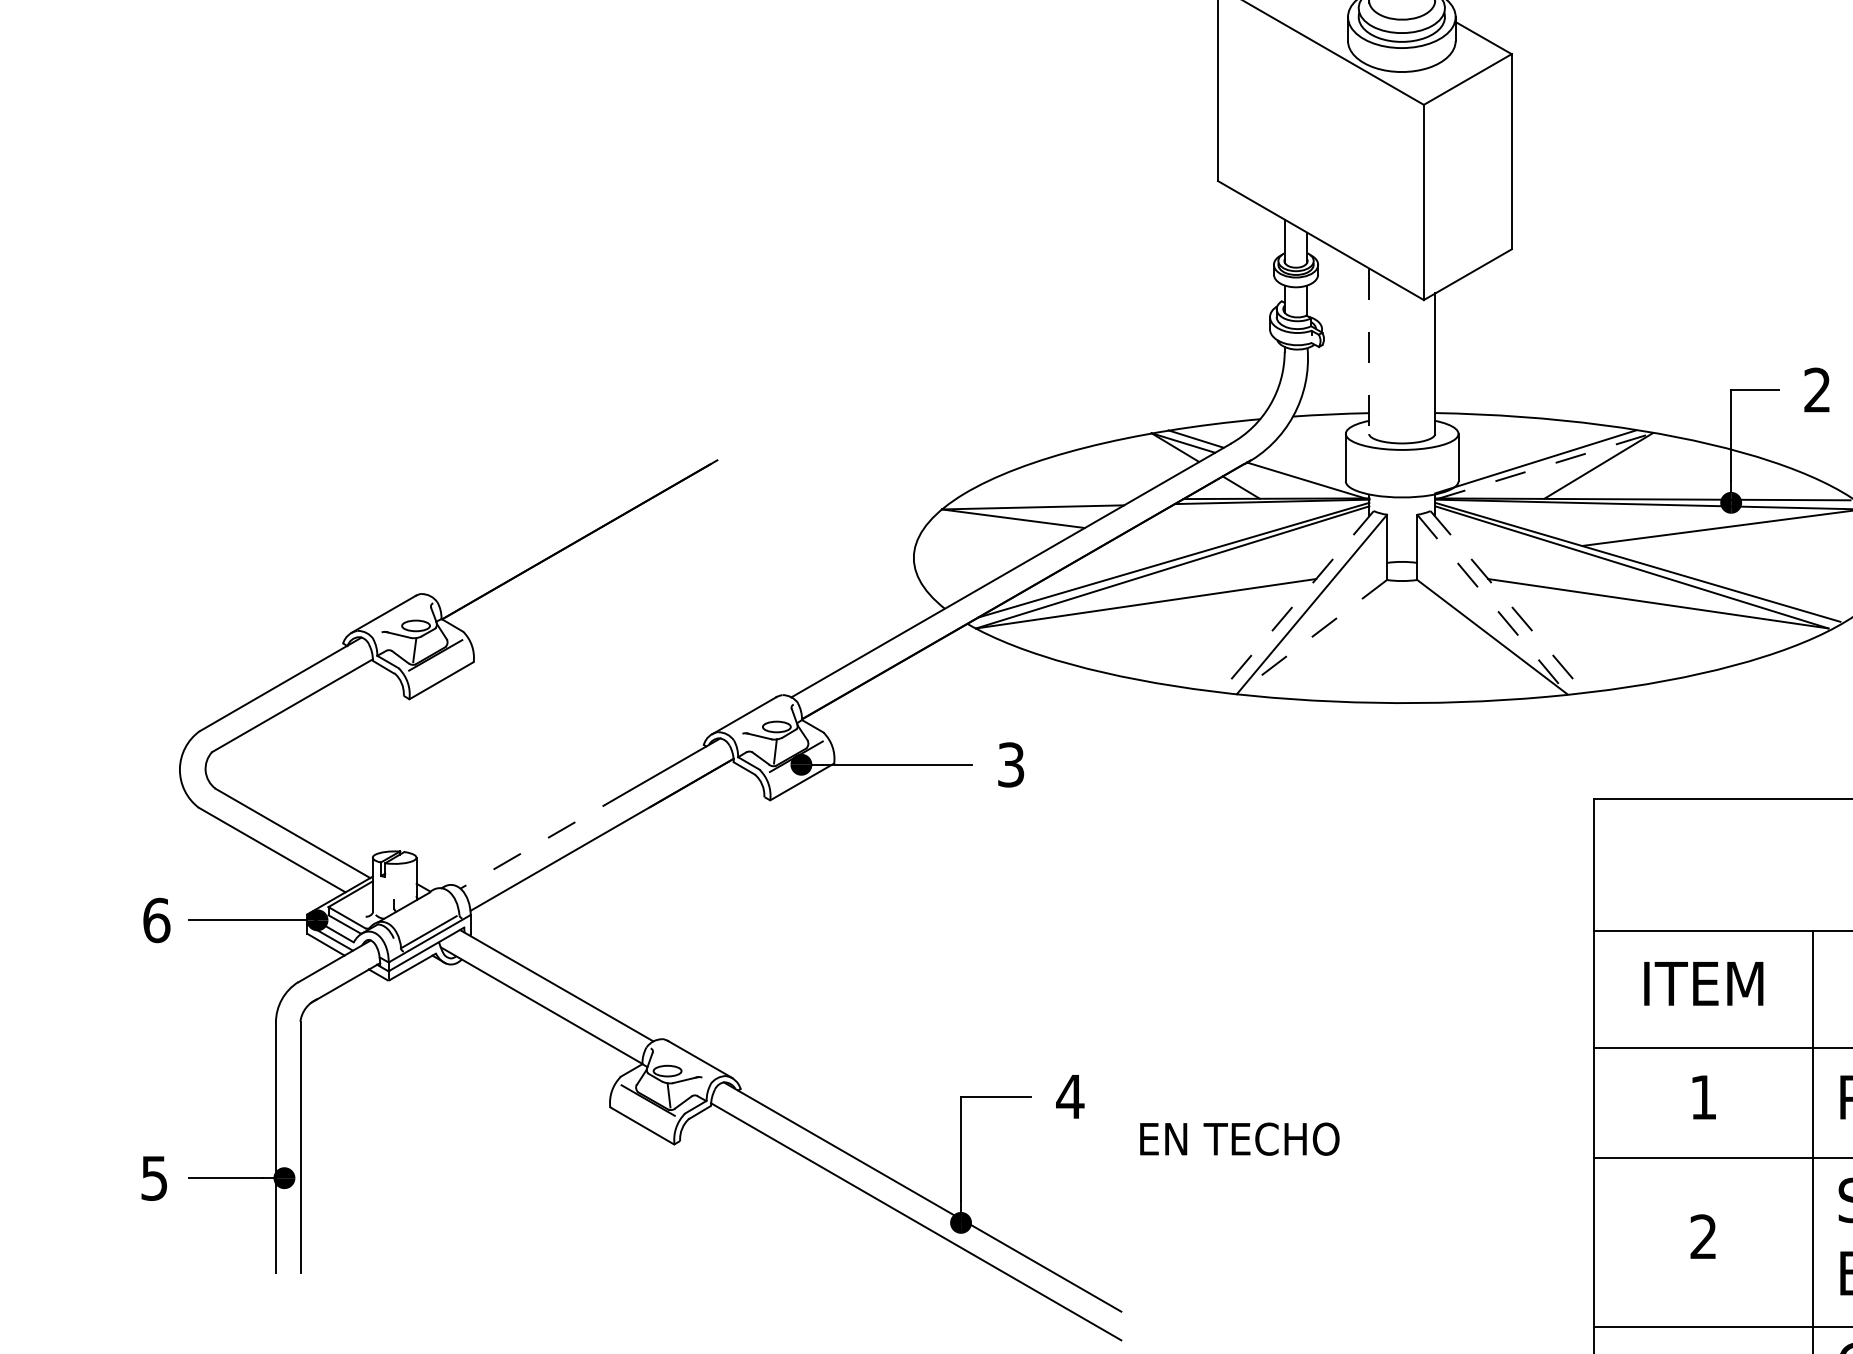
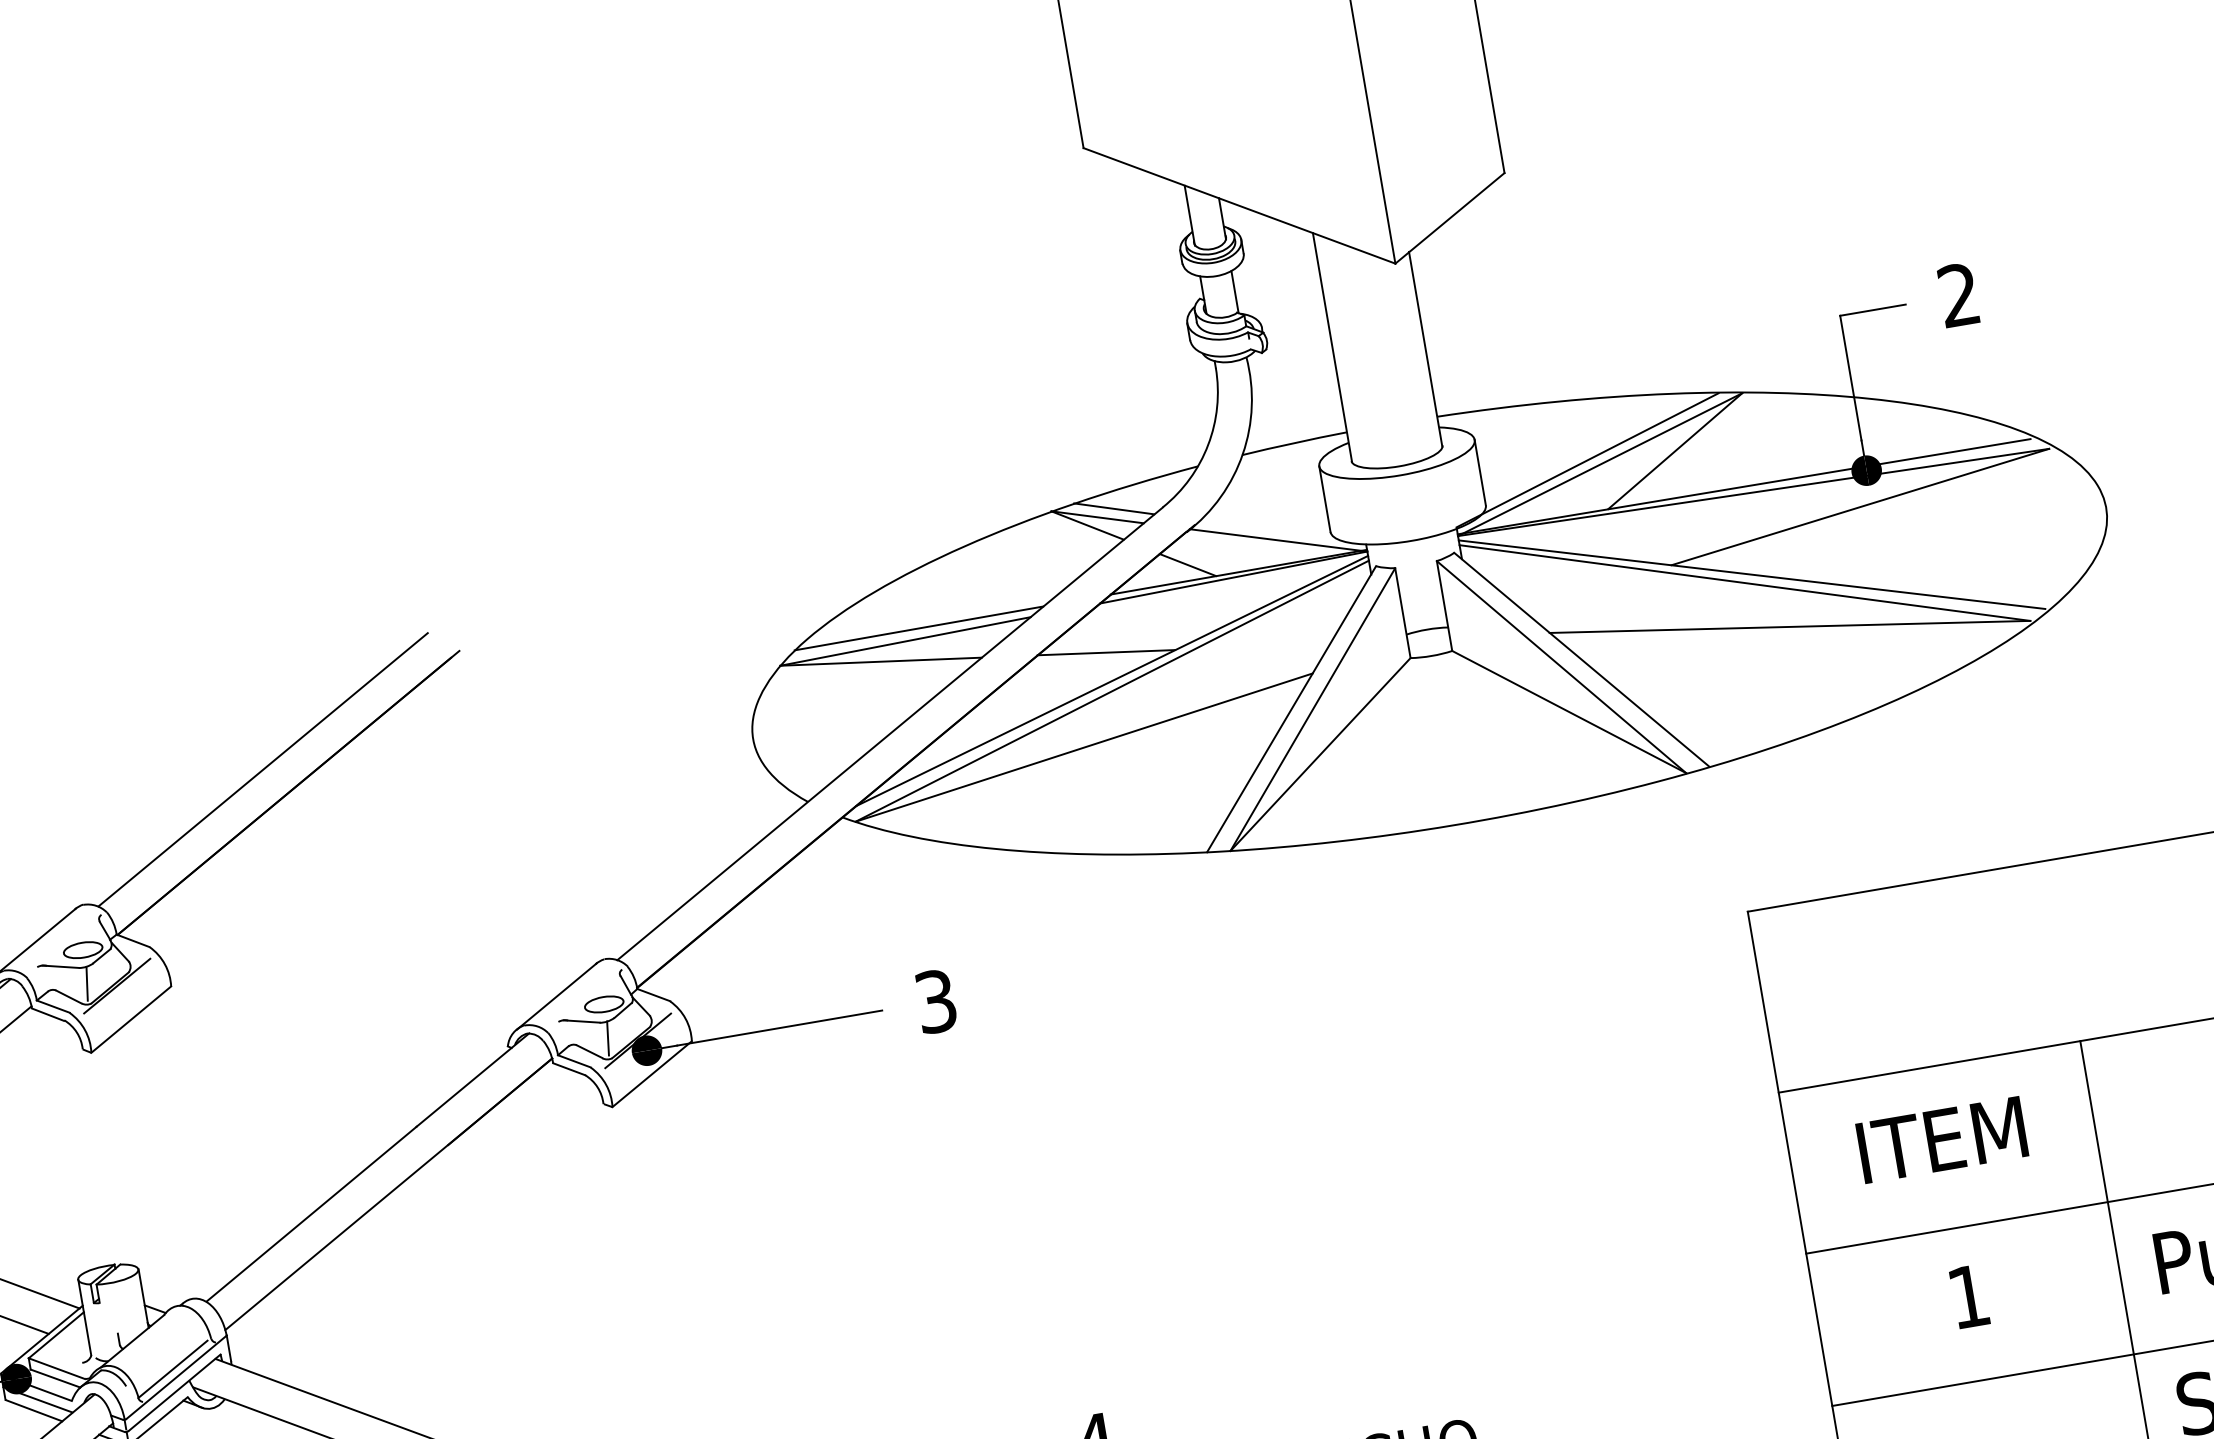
line: (1369, 351) -> (1332, 347), dashed -> solid
line: (1544, 466) -> (1600, 464), dashed -> solid
line: (1043, 499) -> (918, 628), added
line: (564, 519) -> (262, 768), added
line: (1173, 539) -> (1106, 652), added
line: (1297, 601) -> (1292, 708), dashed -> solid
line: (1507, 601) -> (1581, 659), dashed -> solid
line: (1492, 604) -> (1561, 667), dashed -> solid
line: (1311, 637) -> (1320, 755), dashed -> solid
line: (545, 839) -> (311, 1214), dashed -> solid

